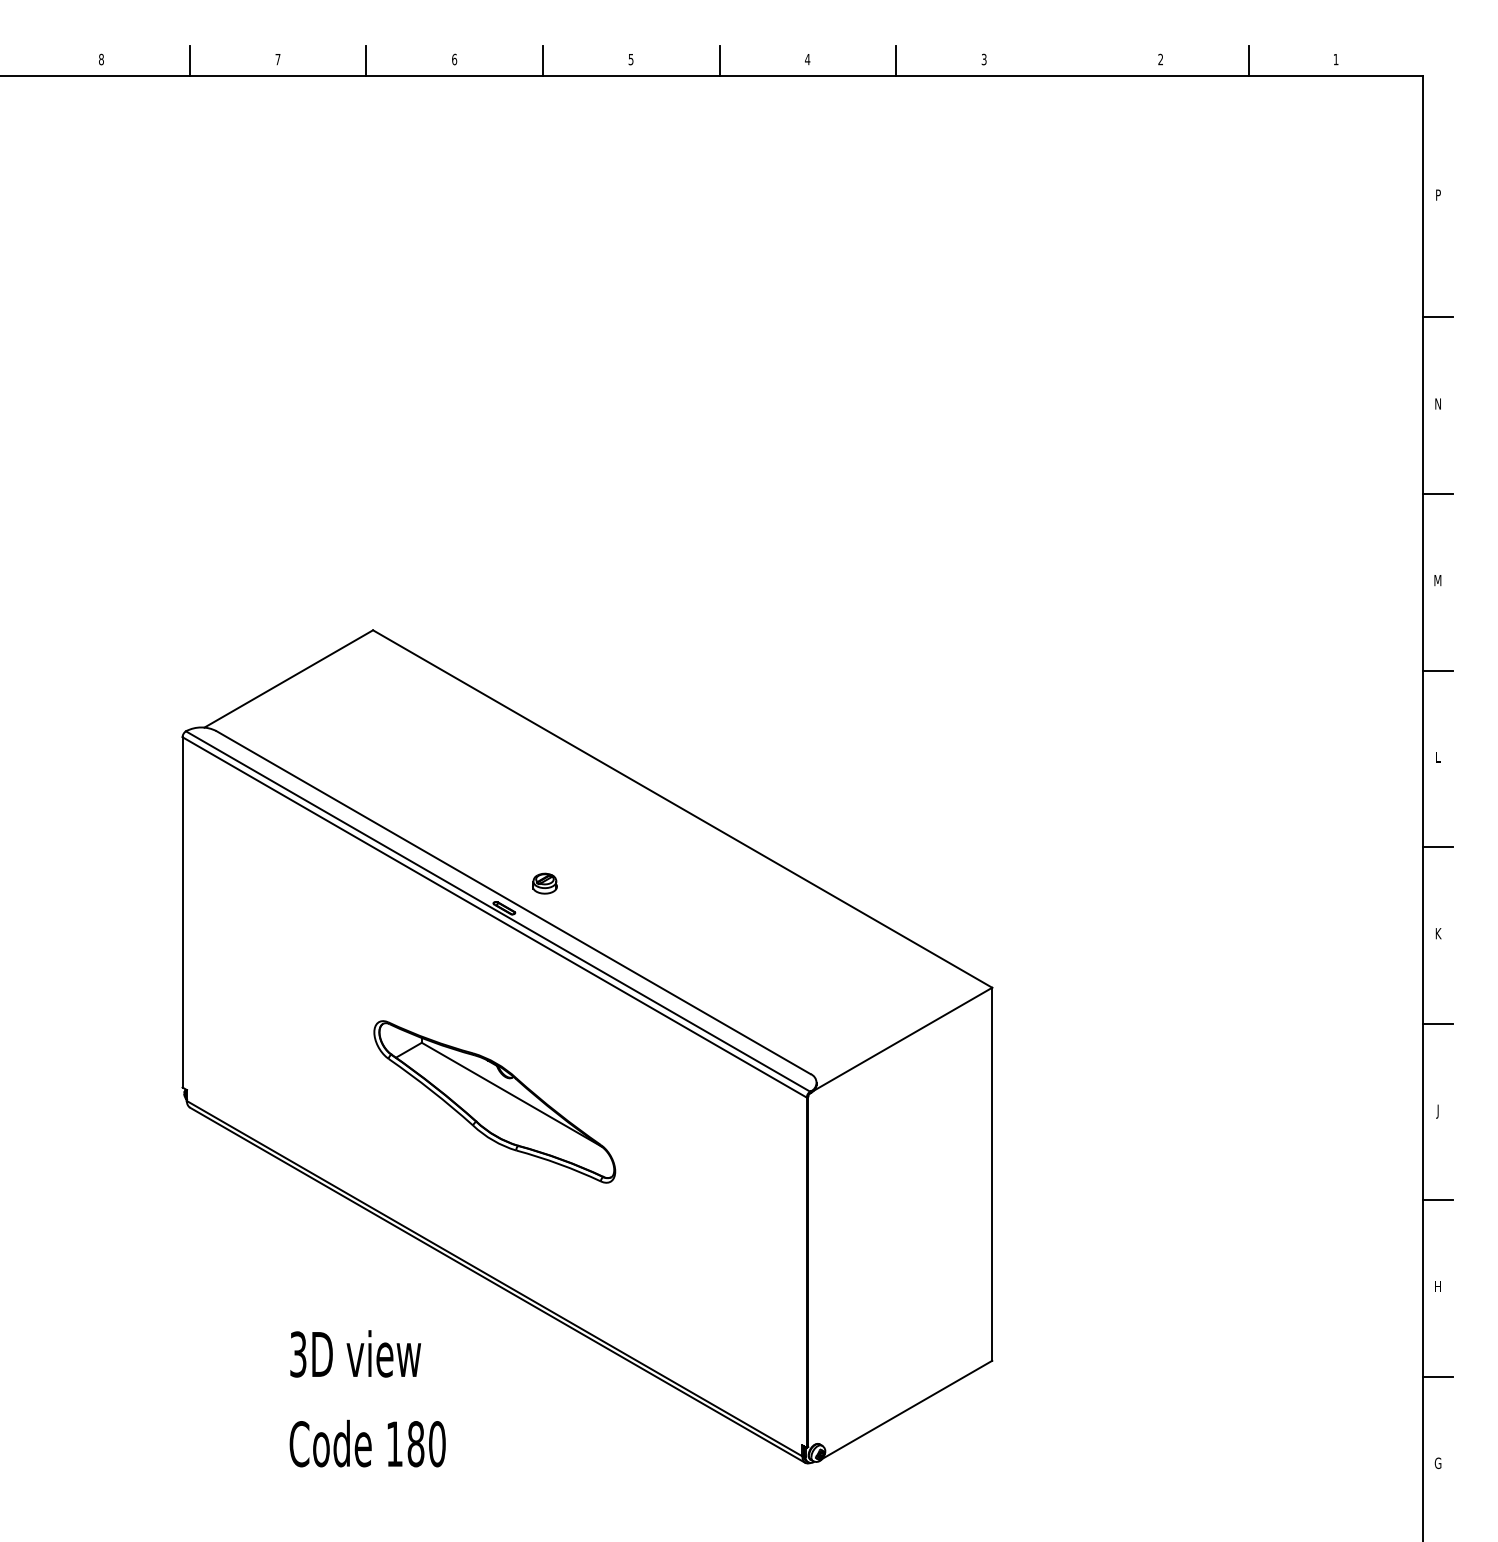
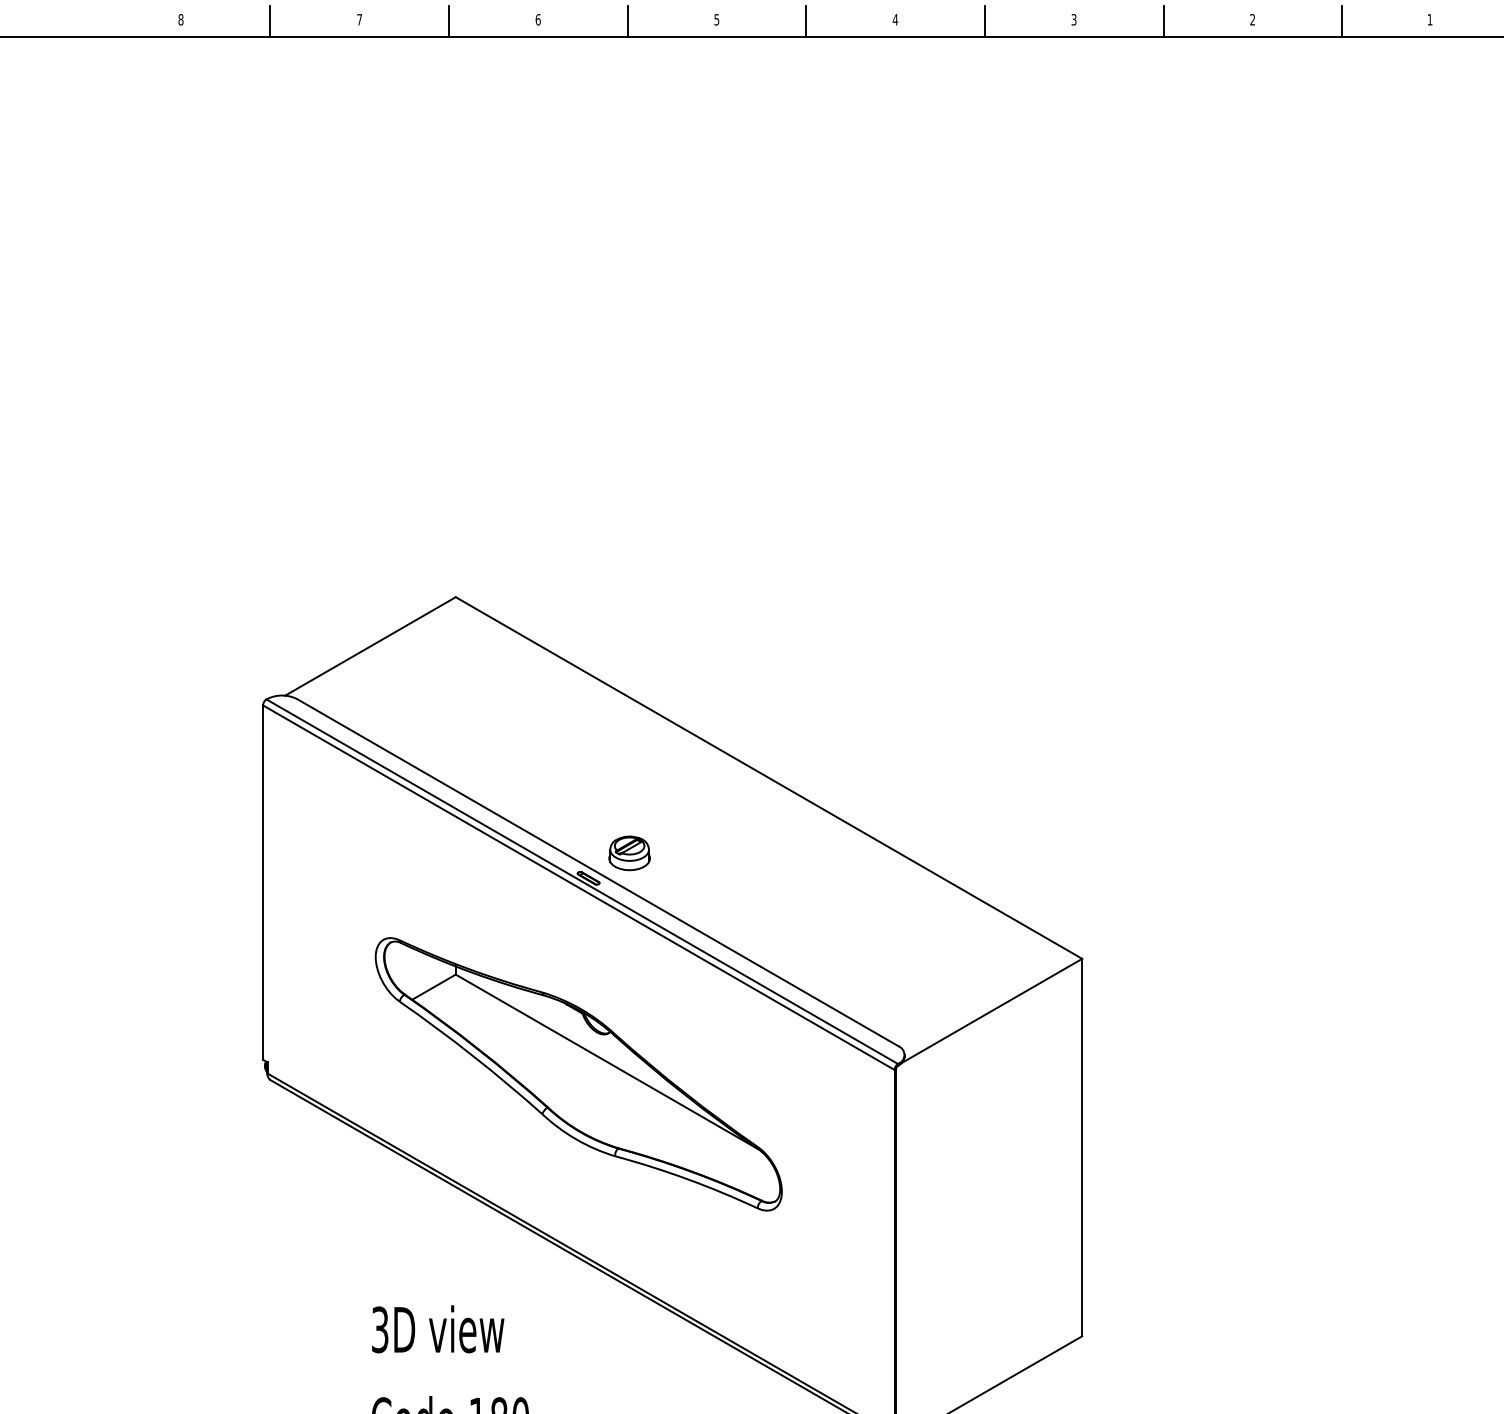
line: (1072, 61) -> (1163, 21), added
part: (544, 883) -> (629, 853), size x1.67
part: (494, 1101) -> (578, 1073), size x1.67

